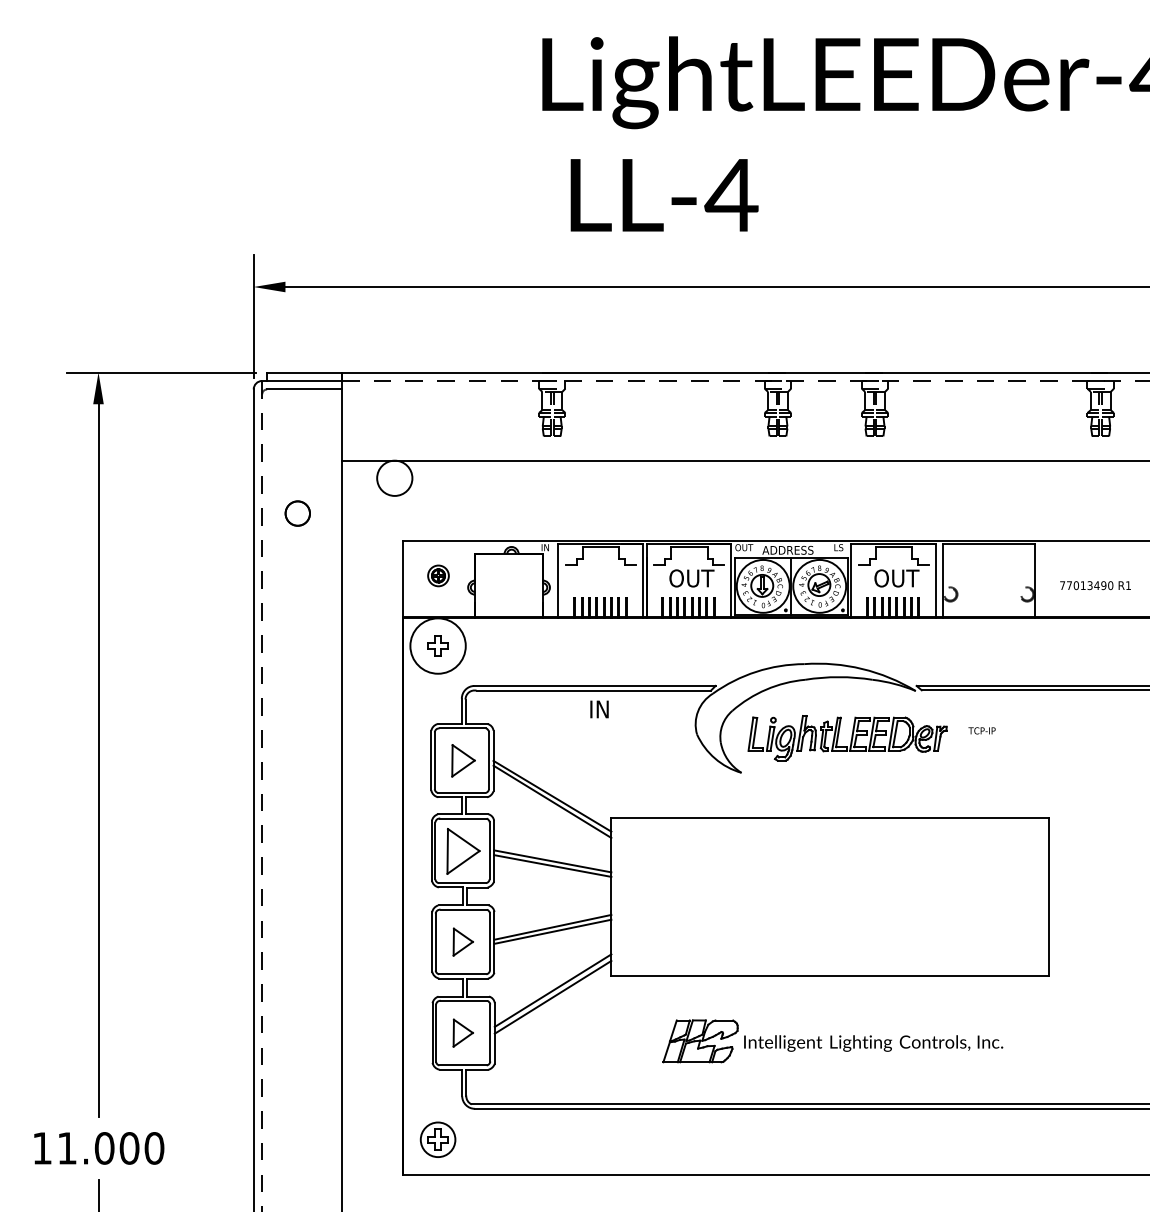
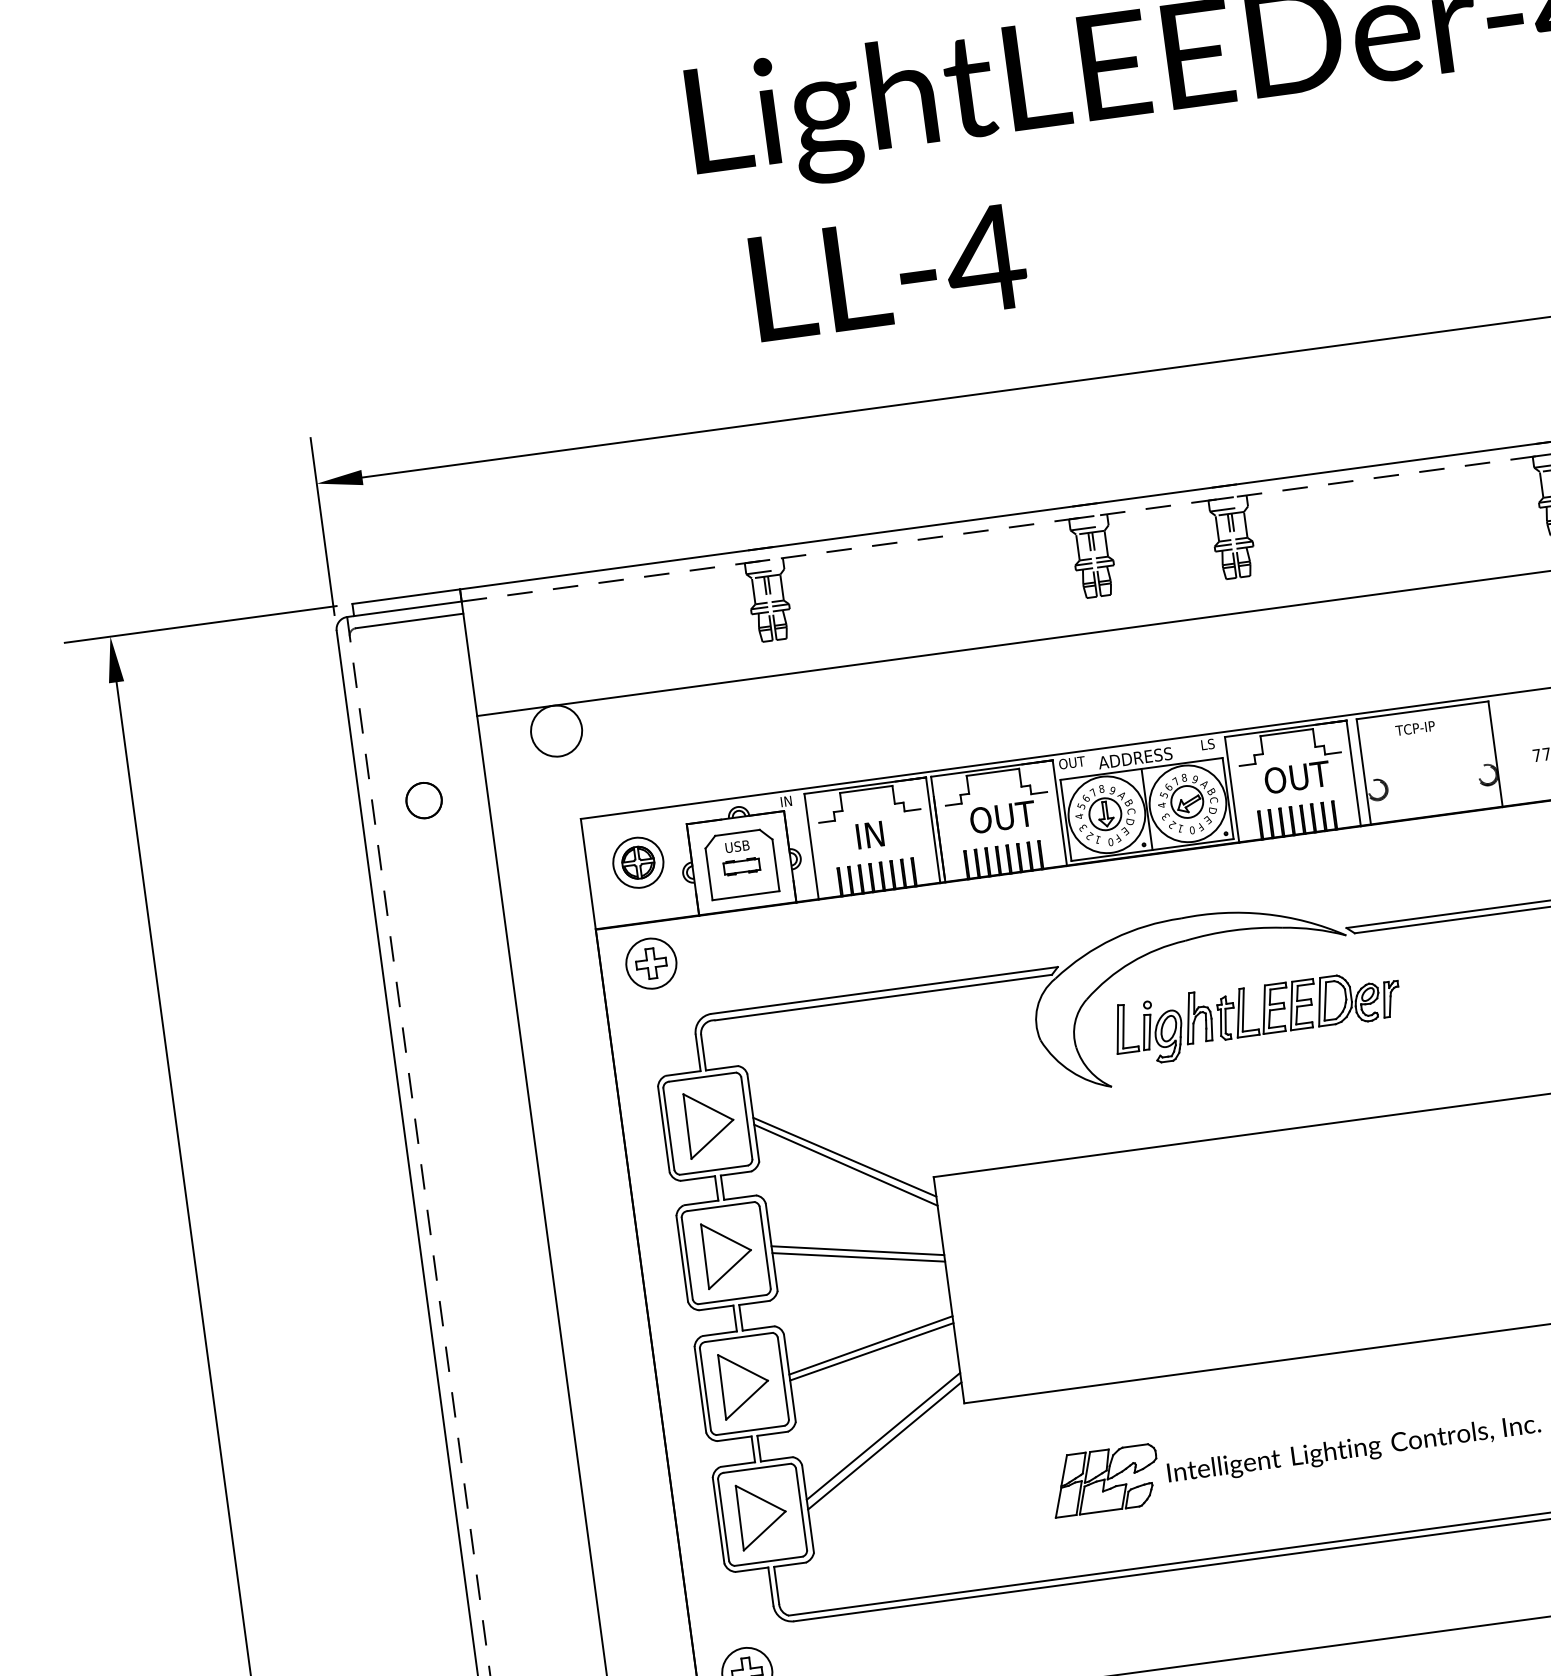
part: (438, 575) -> (638, 862), size x1.67
part: (508, 585) -> (740, 862), added
circle: (437, 645) -> (650, 962), size x0.62
text: (599, 709) -> (870, 835), moved
text: (981, 730) -> (1414, 728), moved
part: (463, 760) -> (710, 1123), size x1.43
part: (463, 941) -> (745, 1383), size x1.67
part: (463, 1032) -> (762, 1513), size x1.67

